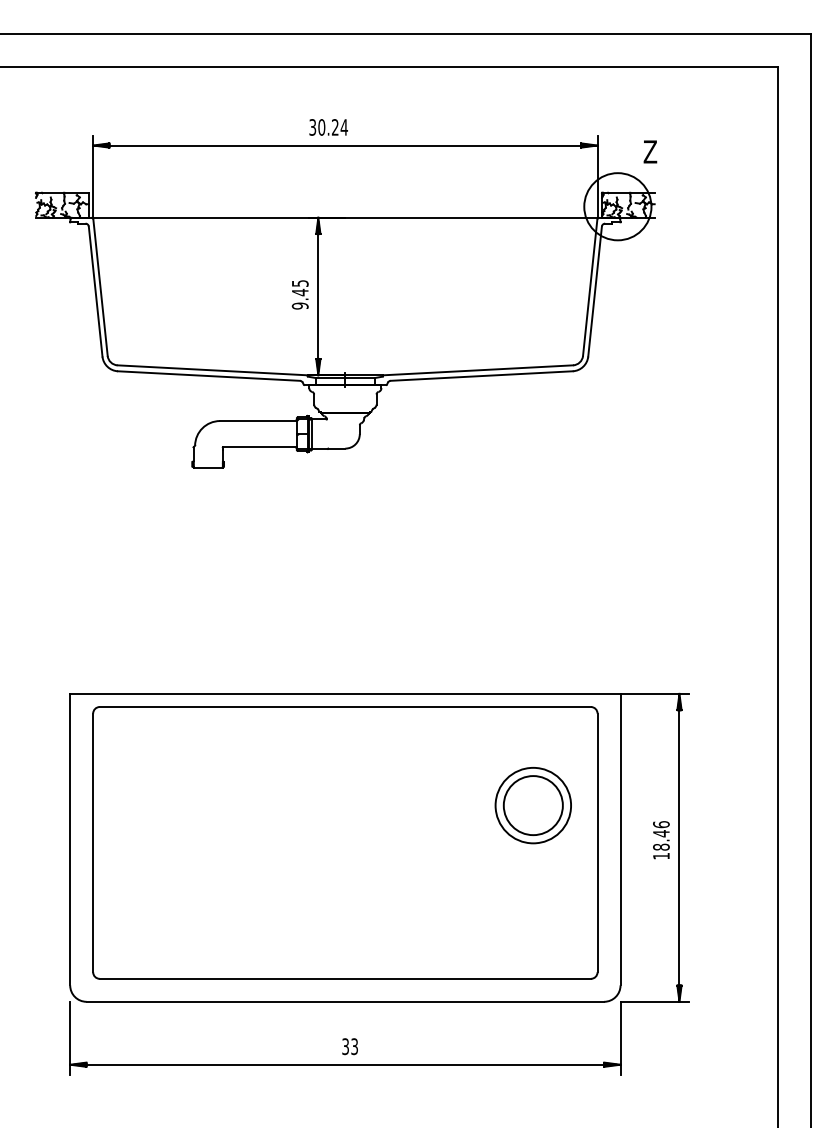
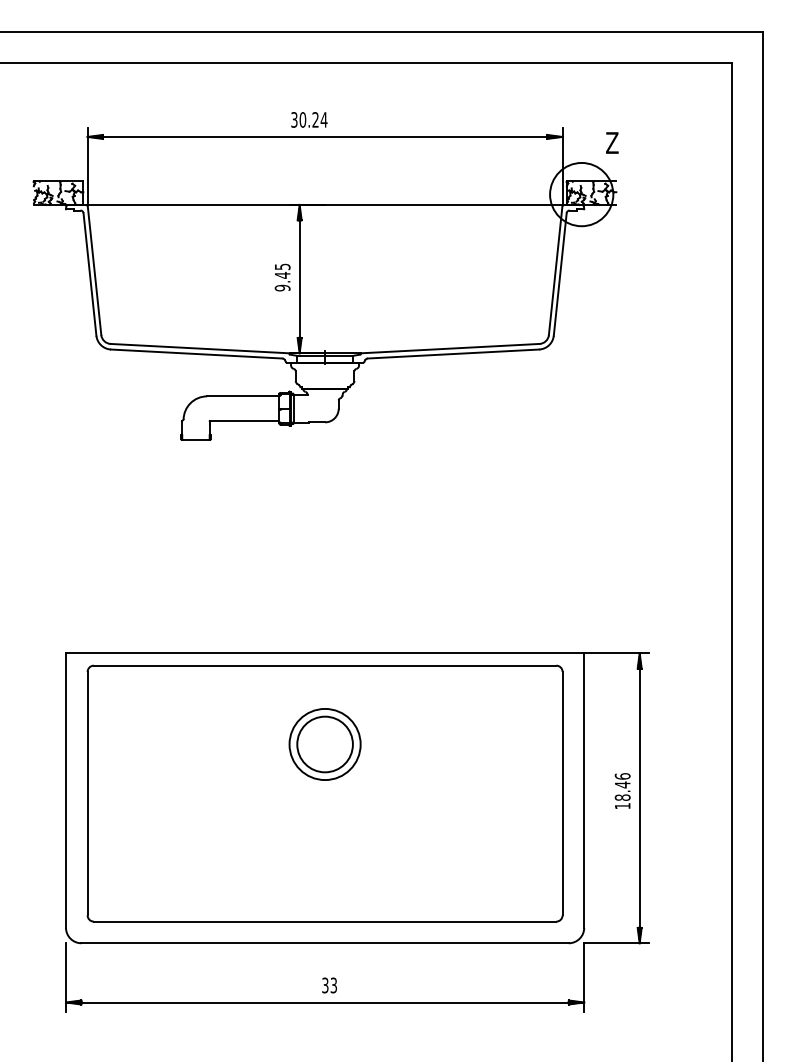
part: (532, 805) -> (324, 744), moved

